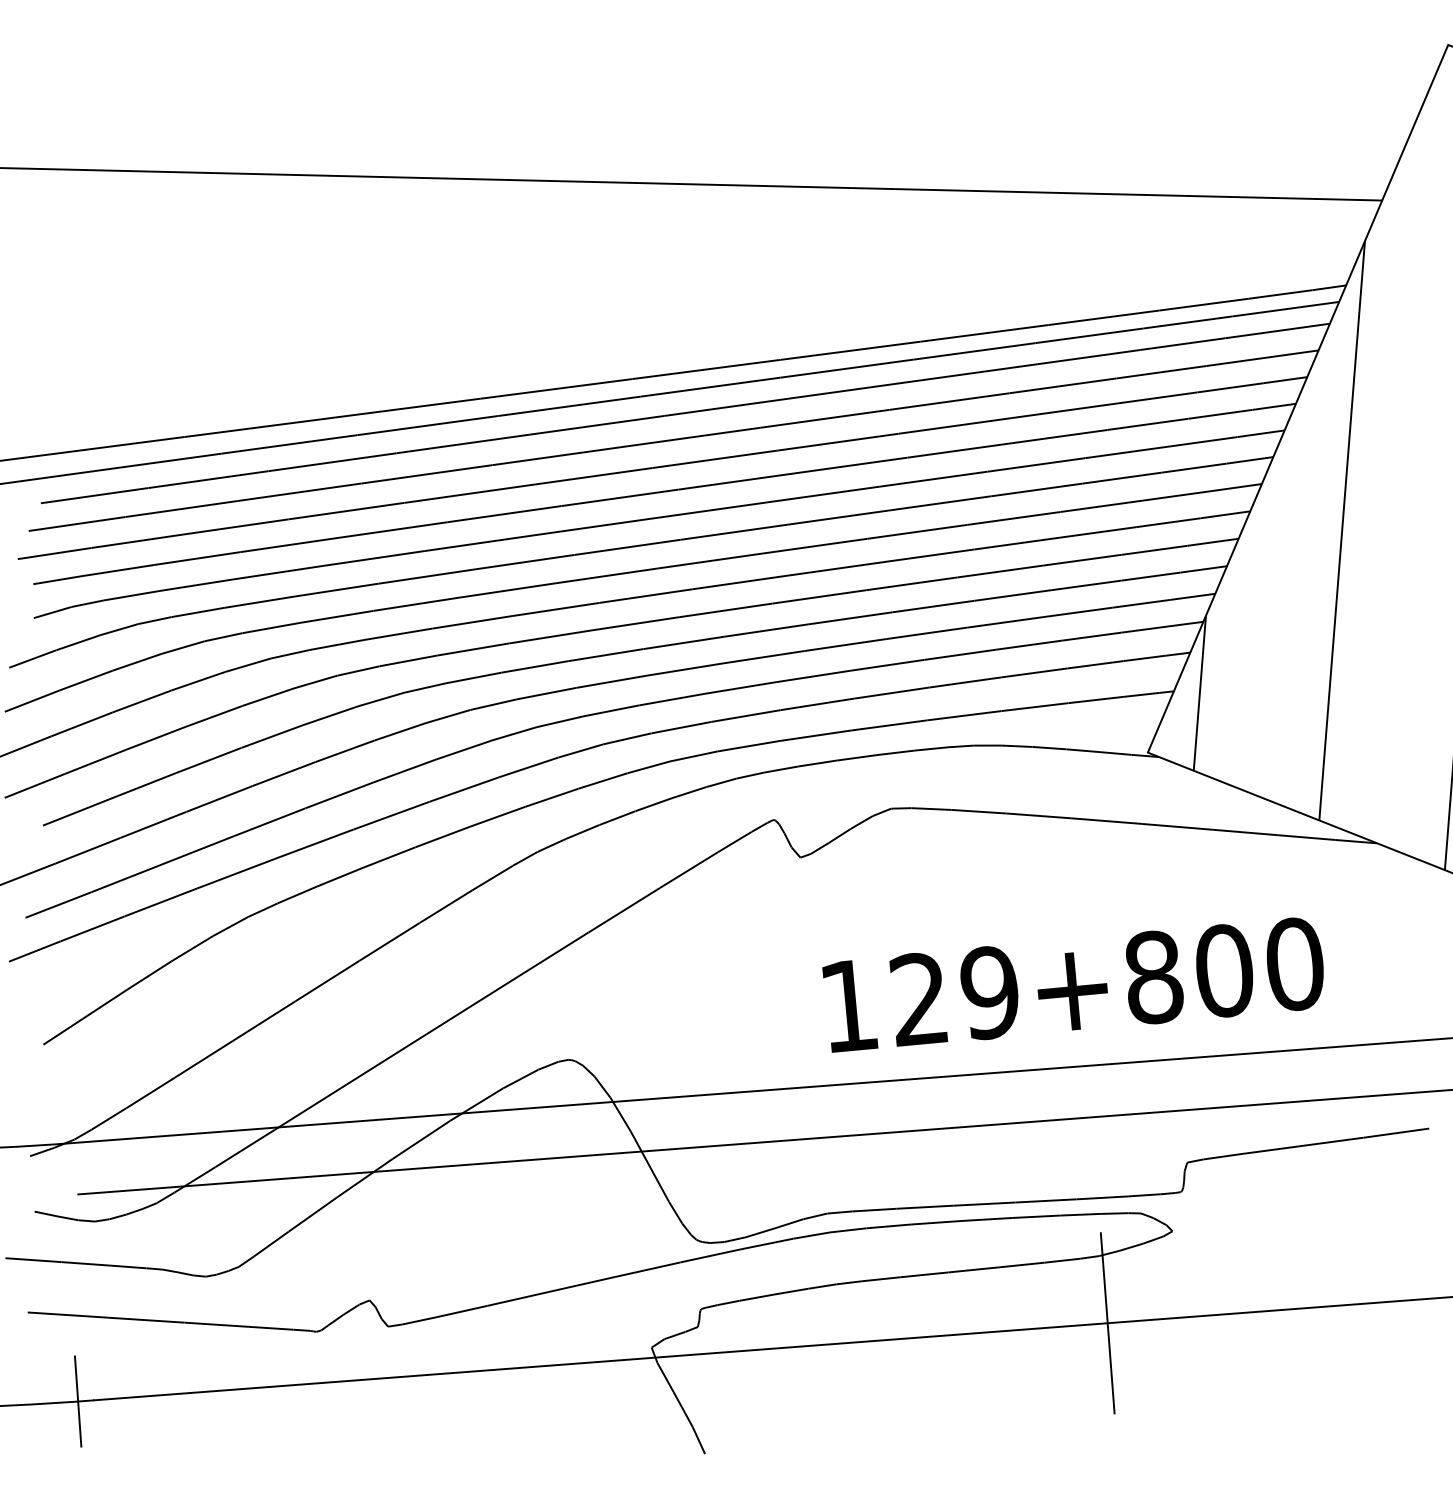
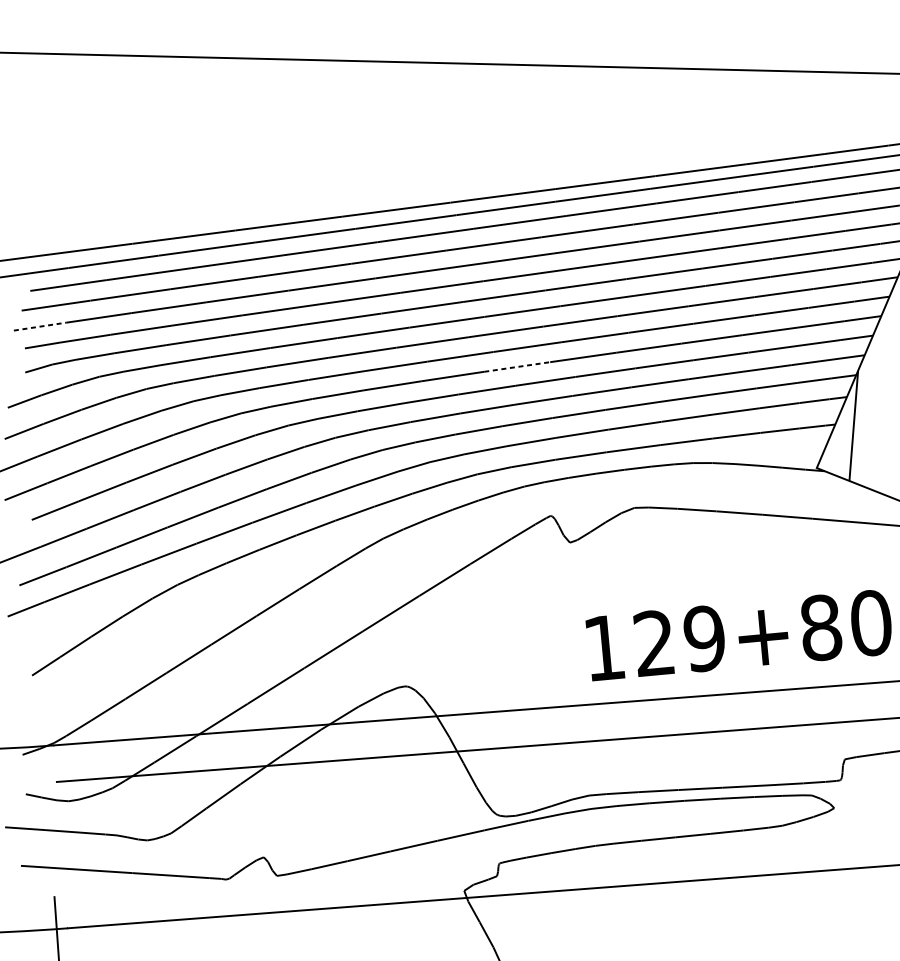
line: (55, 553) -> (40, 326), solid -> dashed
line: (726, 610) -> (517, 367), solid -> dashed
line: (1107, 1323) -> (788, 873), removed

